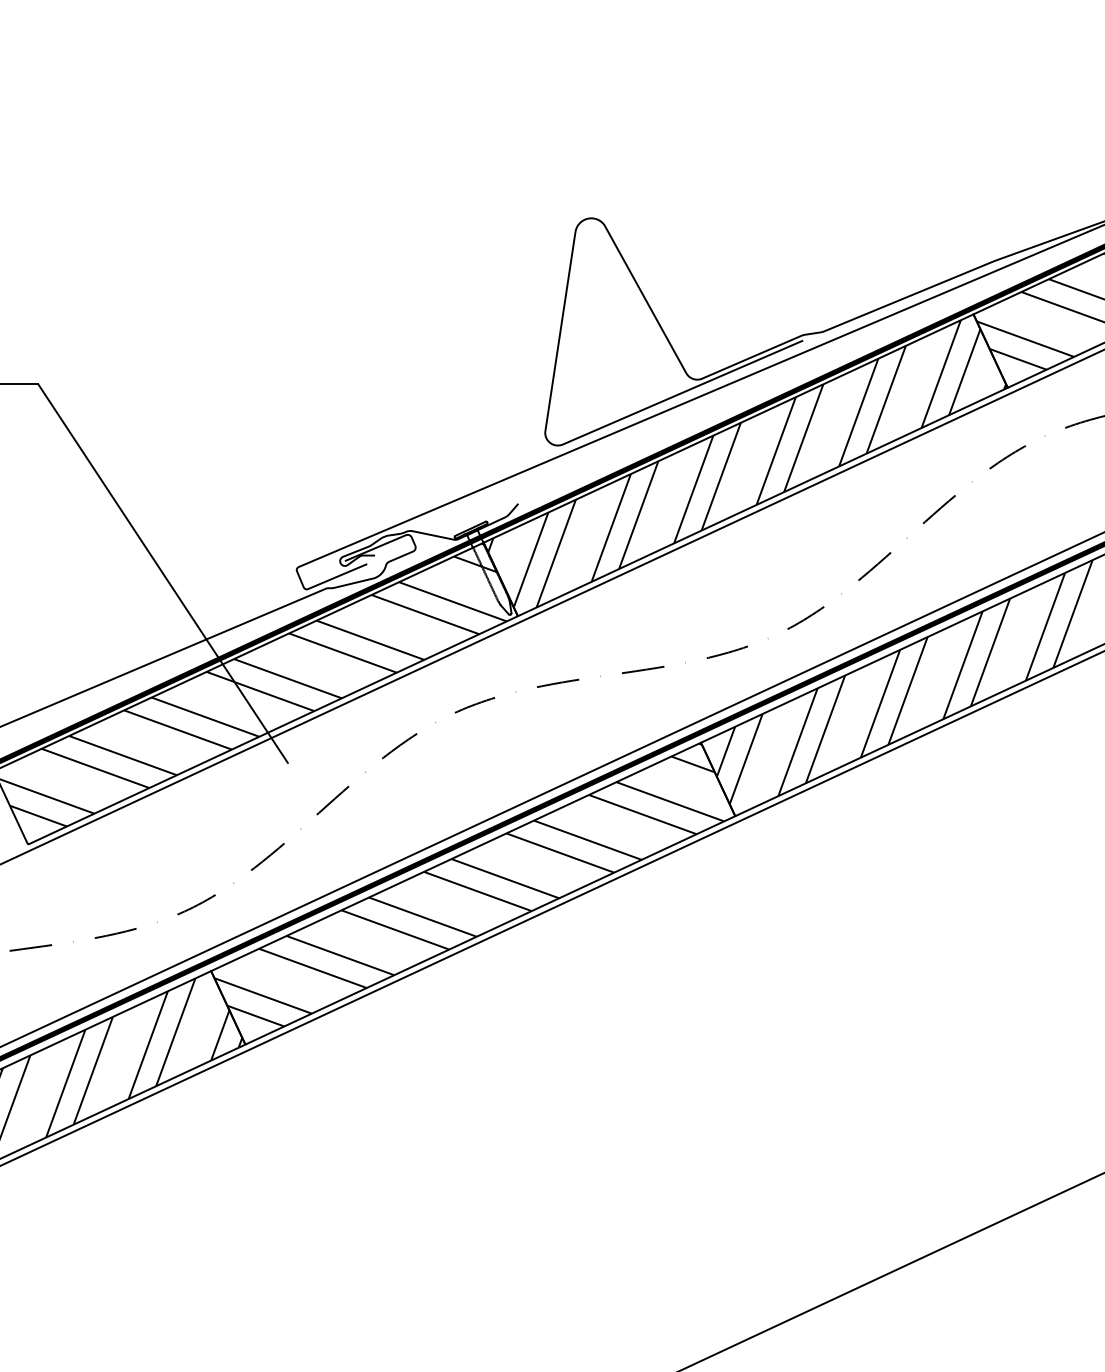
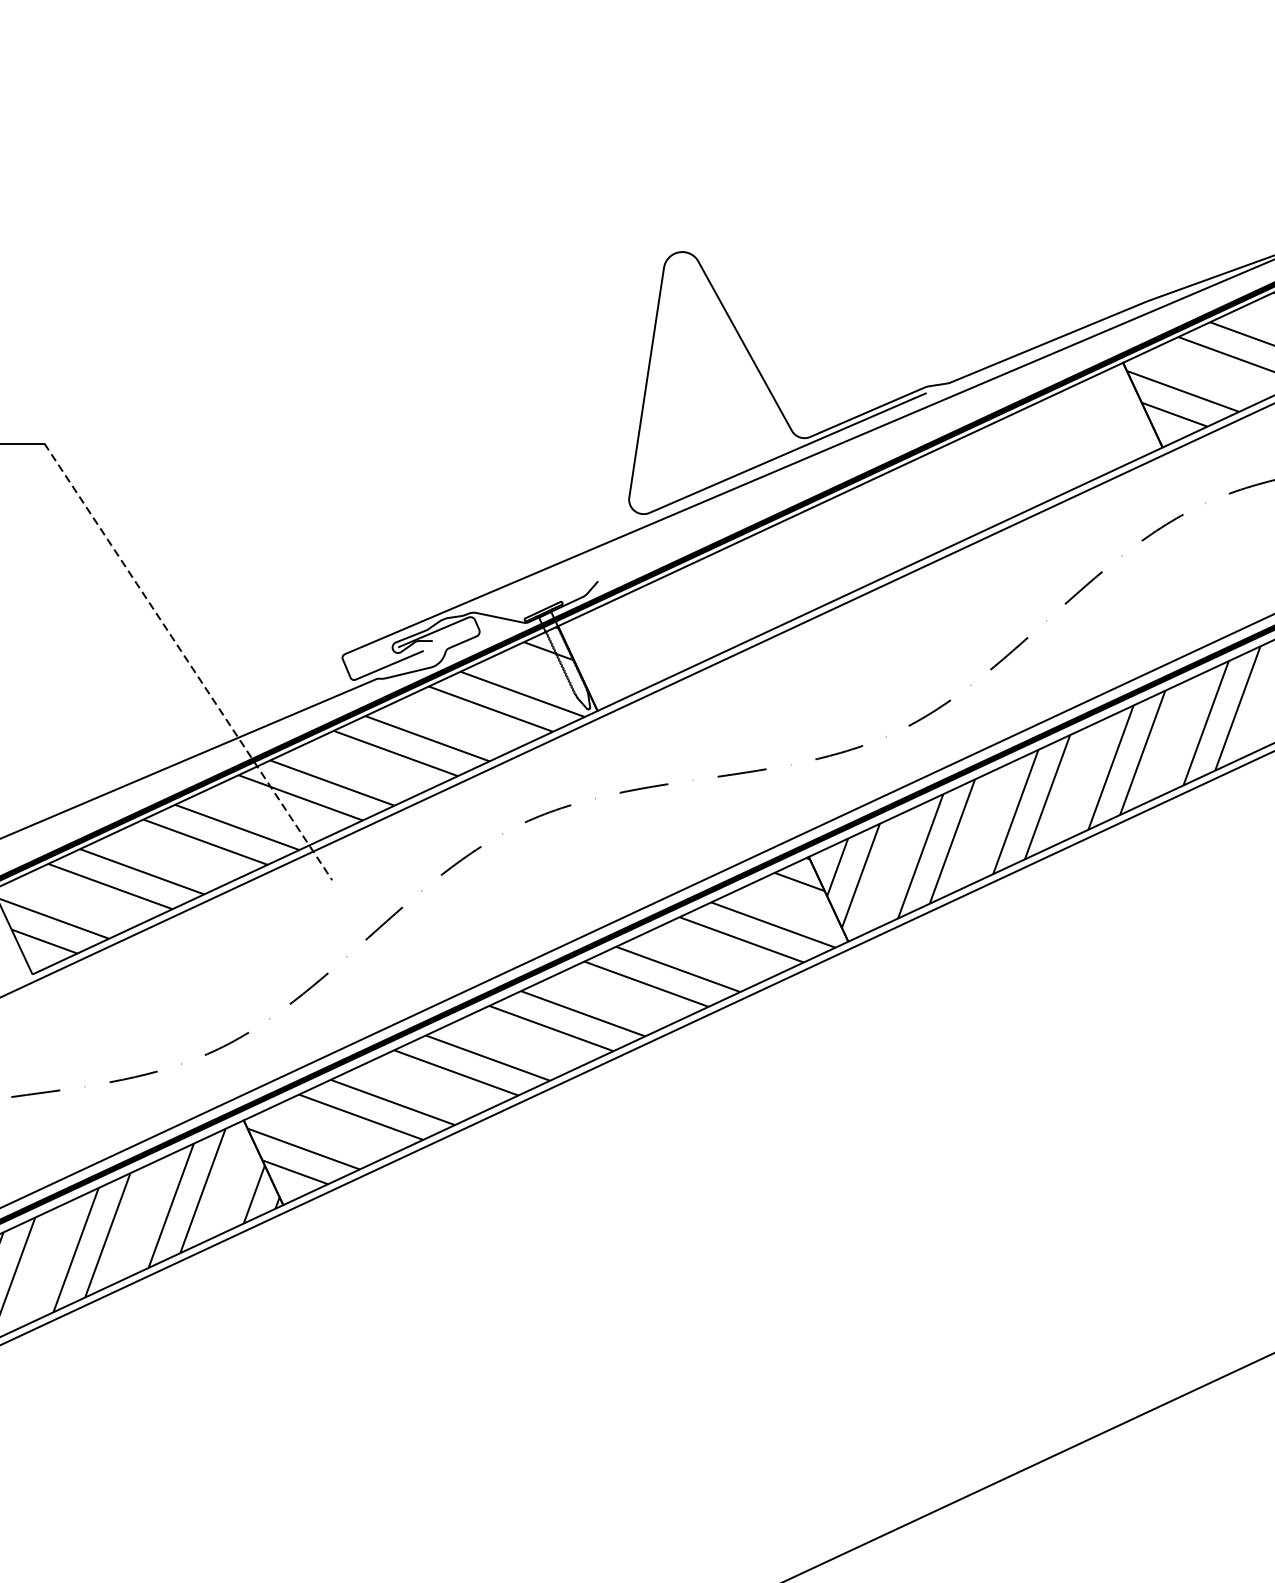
hatch: (747, 463) -> (862, 534), removed
line: (163, 573) -> (188, 661), solid -> dashed

